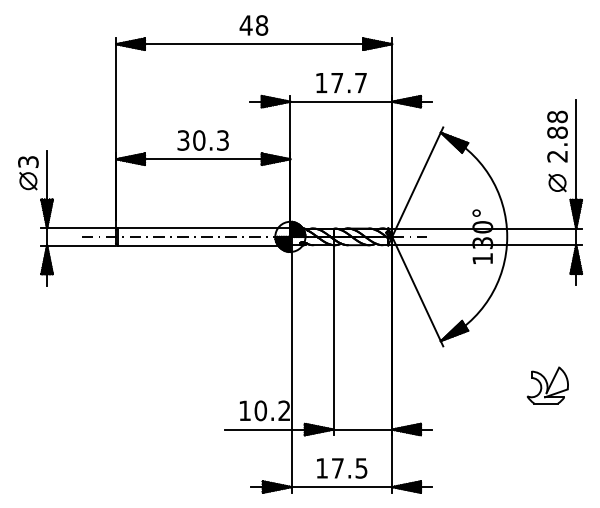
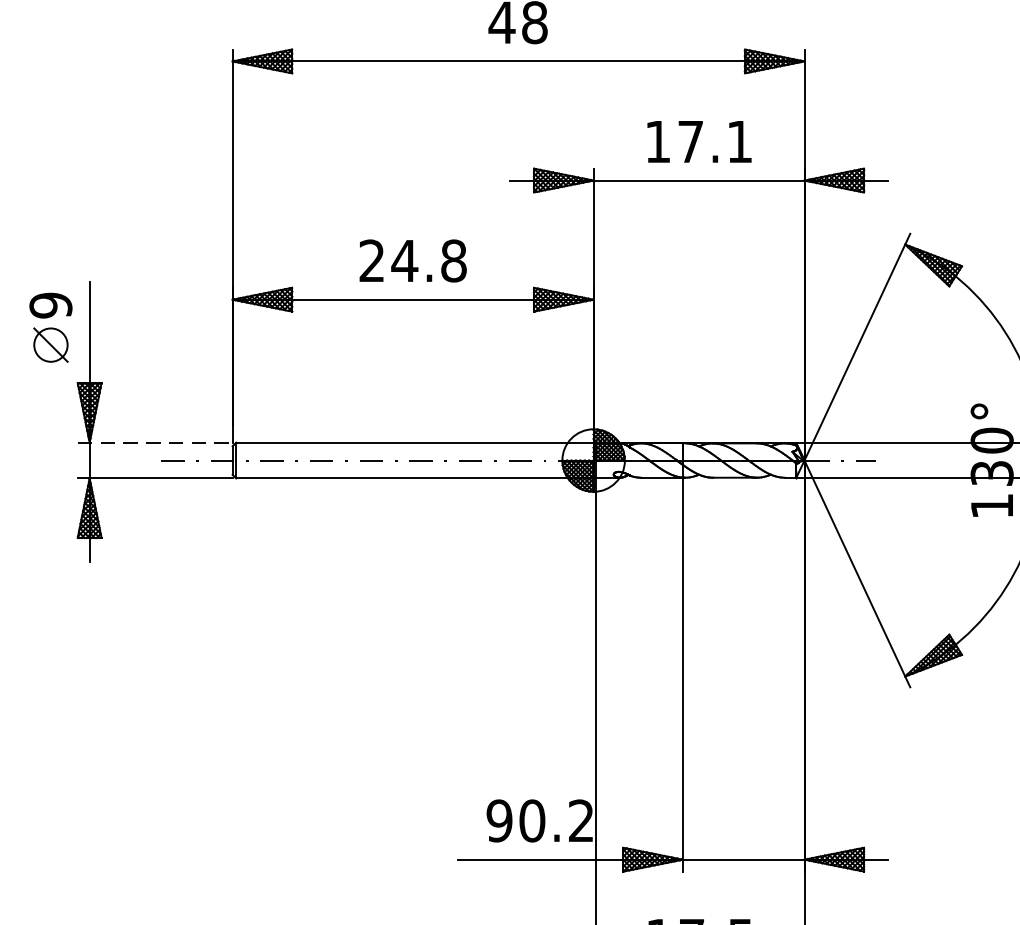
text: (360, 83) -> (738, 142), 17.7 -> 17.1
text: (203, 140) -> (413, 260), 30.3 -> 24.8
text: (28, 161) -> (51, 304), 3 -> 9
line: (79, 228) -> (156, 443), solid -> dashed
text: (244, 410) -> (498, 820), 10.2 -> 90.2

